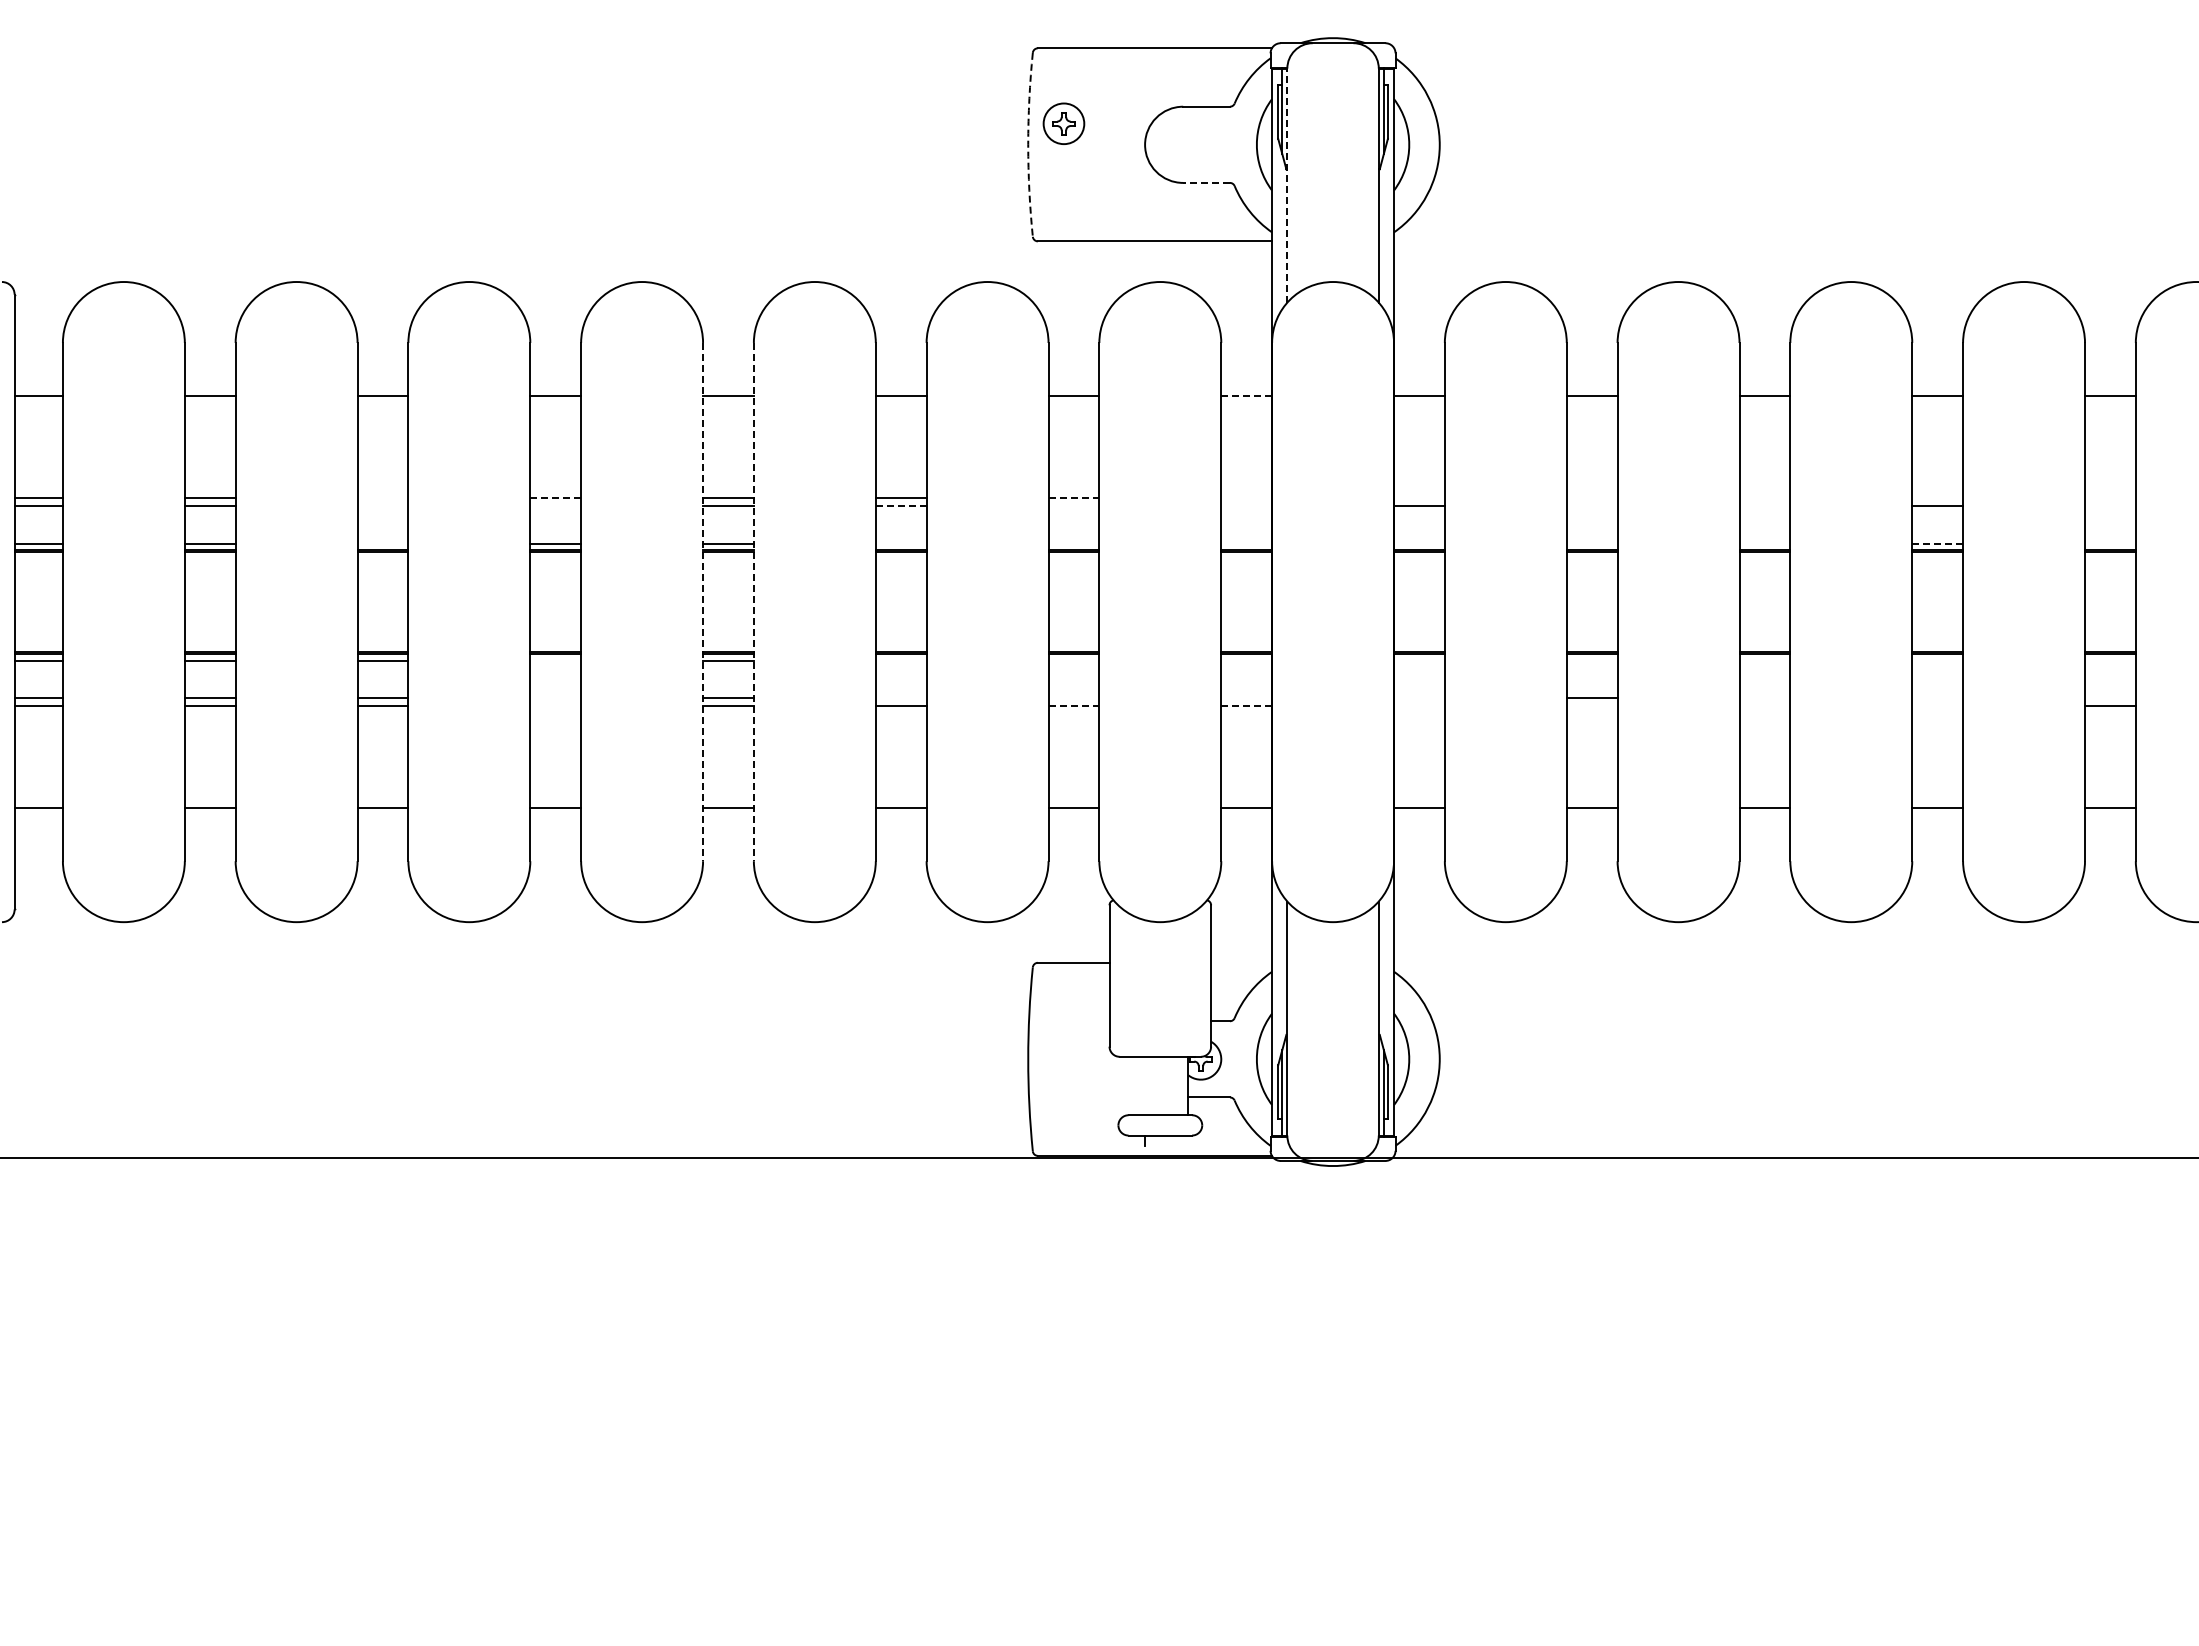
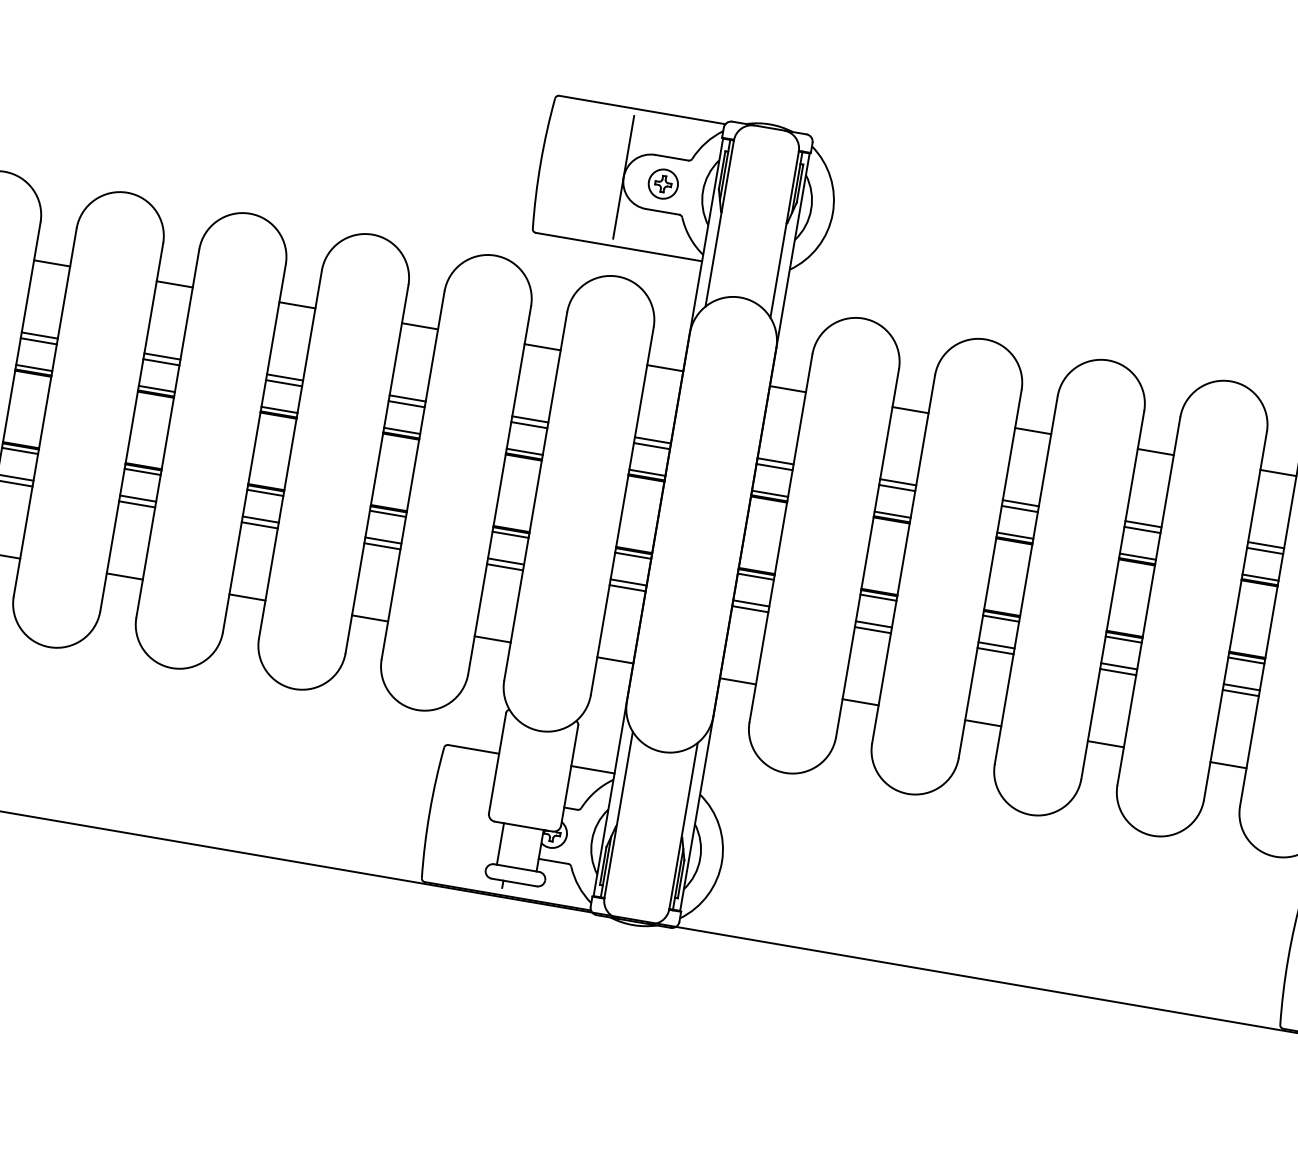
part: (1063, 123) -> (663, 183), moved
arc: (1028, 144) -> (540, 162), dashed -> solid
line: (1145, 144) -> (624, 177), added
line: (1206, 182) -> (662, 211), dashed -> solid
line: (1287, 185) -> (719, 223), dashed -> solid
line: (1246, 396) -> (665, 368), dashed -> solid
line: (382, 497) -> (39, 335), added
line: (556, 497) -> (163, 356), dashed -> solid
line: (1074, 497) -> (530, 419), dashed -> solid
line: (1246, 497) -> (652, 440), added
line: (1419, 497) -> (775, 461), added
line: (1591, 497) -> (897, 481), added
line: (1764, 497) -> (1020, 502), added
line: (1937, 497) -> (1143, 523), added
line: (2110, 497) -> (1266, 544), added
line: (382, 506) -> (38, 341), added
line: (555, 506) -> (161, 362), added
line: (901, 506) -> (406, 404), dashed -> solid
line: (1073, 506) -> (528, 425), added
line: (1246, 506) -> (651, 446), added
line: (1591, 506) -> (896, 488), added
line: (1764, 506) -> (1019, 509), added
line: (2110, 506) -> (1265, 551), added
line: (382, 543) -> (33, 367), added
line: (900, 543) -> (401, 430), added
line: (1073, 543) -> (524, 451), added
line: (1246, 543) -> (647, 472), added
line: (1419, 543) -> (770, 493), added
line: (1591, 543) -> (892, 514), added
line: (1764, 543) -> (1015, 535), added
line: (1938, 543) -> (1138, 556), dashed -> solid
line: (2110, 543) -> (1260, 577), added
line: (703, 602) -> (254, 448), dashed -> solid
line: (753, 602) -> (290, 454), dashed -> solid
line: (555, 660) -> (142, 471), added
line: (900, 660) -> (387, 513), added
line: (1073, 660) -> (510, 534), added
line: (1246, 660) -> (633, 555), added
line: (1419, 660) -> (755, 576), added
line: (1591, 660) -> (878, 597), added
line: (1764, 660) -> (1000, 618), added
line: (1937, 660) -> (1123, 639), added
line: (2110, 660) -> (1246, 660), added
line: (555, 698) -> (137, 498), added
line: (900, 698) -> (382, 540), added
line: (1073, 698) -> (505, 561), added
line: (1246, 698) -> (628, 582), added
line: (1419, 698) -> (751, 603), added
line: (1764, 698) -> (996, 645), added
line: (1937, 698) -> (1119, 666), added
line: (2110, 698) -> (1241, 687), added
line: (555, 706) -> (136, 504), added
line: (1074, 706) -> (505, 567), dashed -> solid
line: (1247, 706) -> (628, 588), dashed -> solid
line: (1419, 706) -> (750, 609), added
line: (1591, 706) -> (872, 630), added
line: (1764, 706) -> (995, 651), added
line: (1937, 706) -> (1118, 672), added
line: (1241, 962) -> (592, 769), added
line: (1132, 1085) -> (500, 843), added

